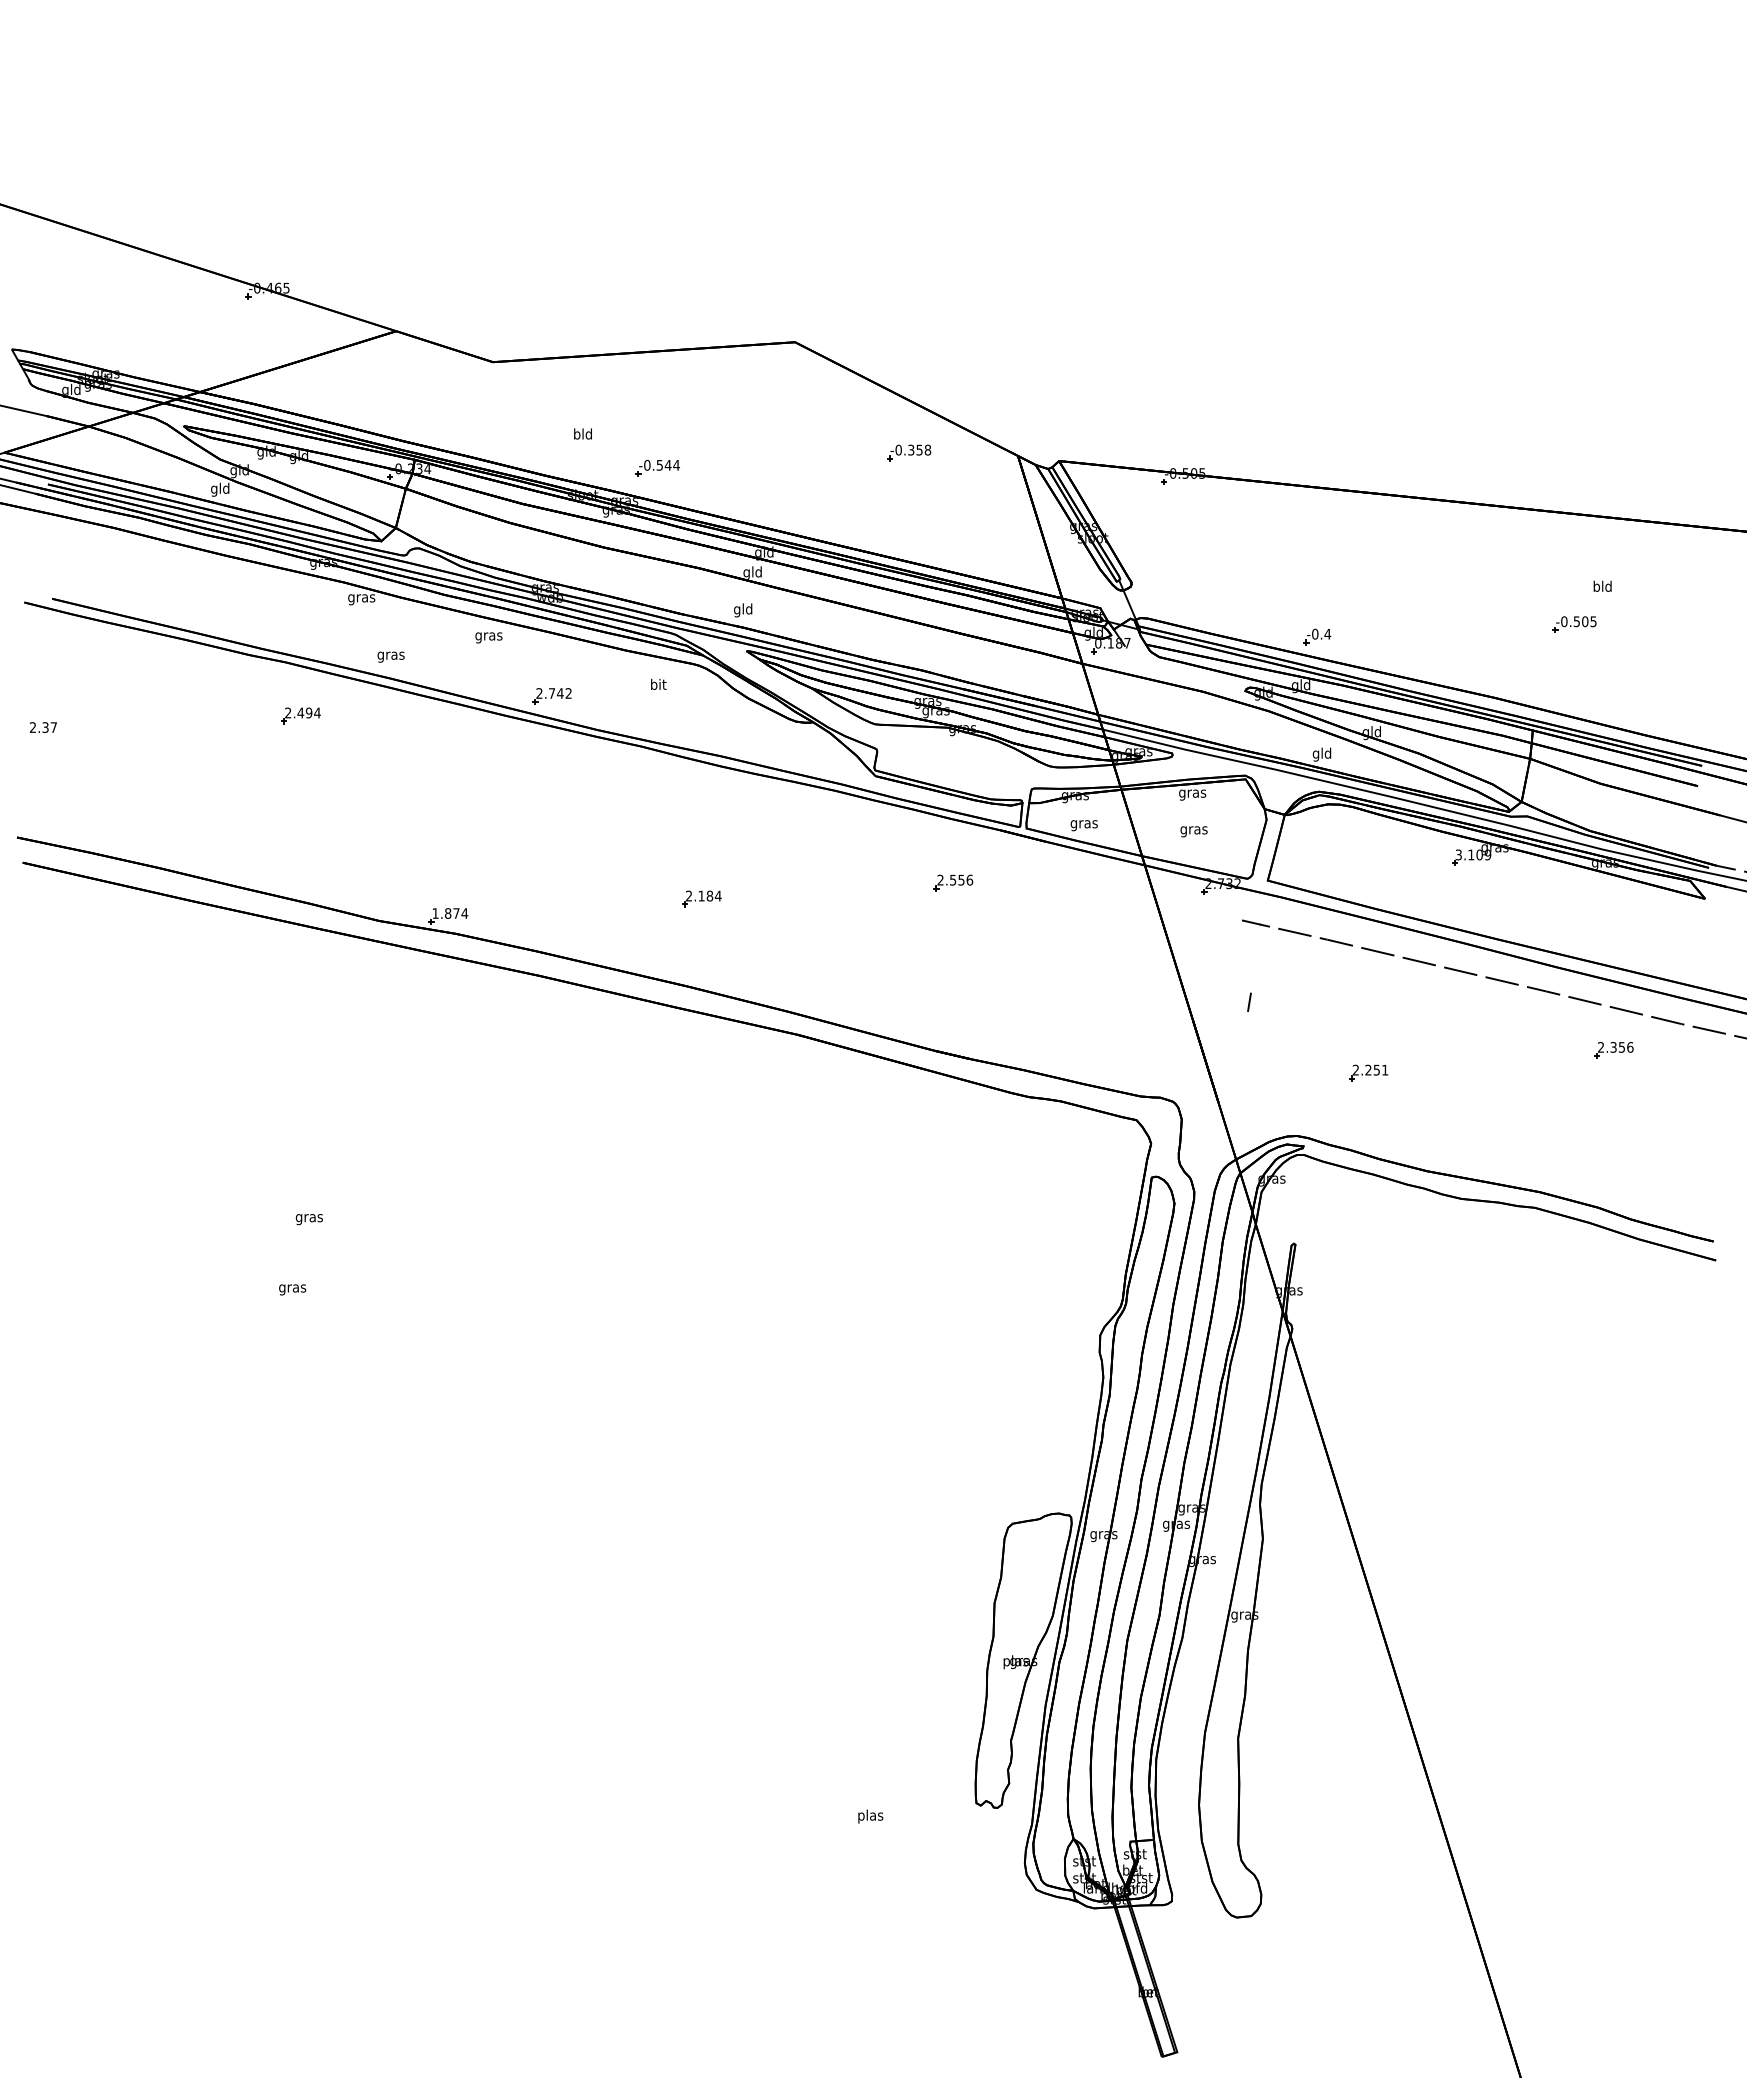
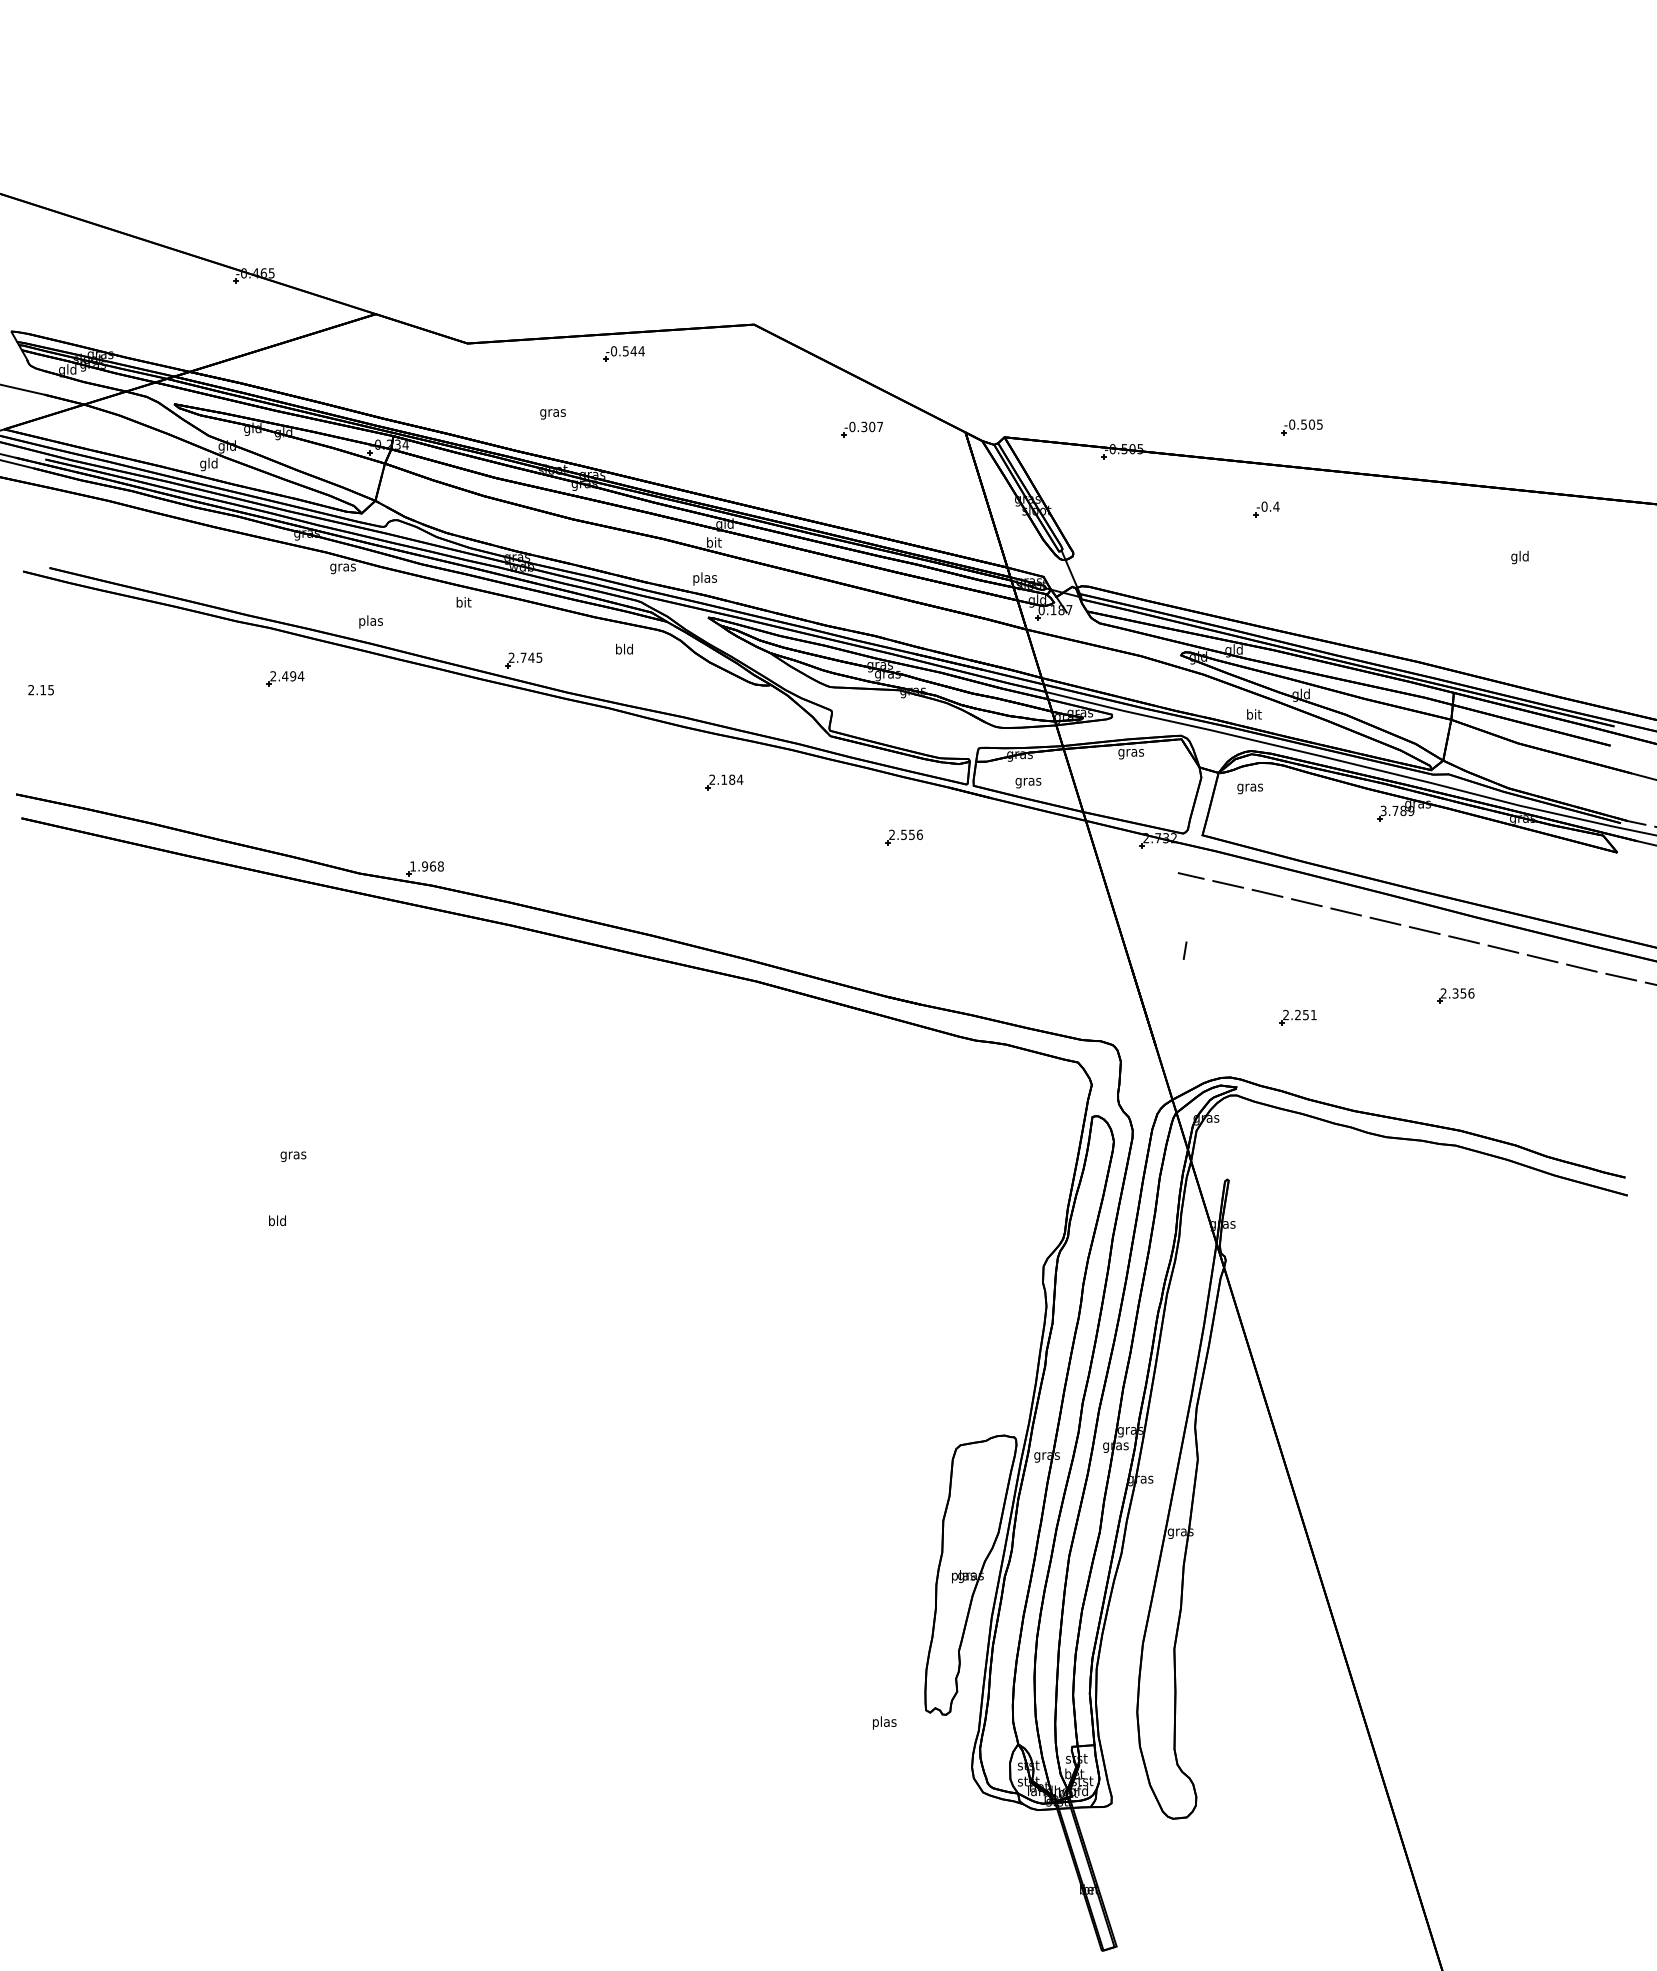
text: (582, 435) -> (552, 413), bld -> gras
text: (923, 449) -> (875, 426), -0.358 -> -0.307
part: (657, 468) -> (623, 354), moved
text: (752, 572) -> (713, 543), gld -> bit
text: (1596, 587) -> (1514, 557), bld -> gld
text: (743, 610) -> (705, 579), gld -> plas
part: (1574, 624) -> (1301, 427), moved
text: (488, 636) -> (463, 603), gras -> bit
part: (1317, 636) -> (1266, 508), moved
text: (390, 655) -> (370, 621), gras -> plas
text: (658, 683) -> (624, 648), bit -> bld
text: (568, 693) -> (539, 657), 2.742 -> 2.745
text: (49, 727) -> (46, 690), 2.37 -> 2.15
text: (1321, 754) -> (1253, 715), gld -> bit
text: (1193, 831) -> (1249, 788), moved
text: (1475, 854) -> (1399, 810), 3.109 -> 3.789
part: (701, 898) -> (724, 782), moved
text: (456, 913) -> (432, 866), 1.874 -> 1.968
part: (1613, 1050) -> (1455, 996), moved
text: (292, 1288) -> (277, 1222), gras -> bld
text: (870, 1816) -> (884, 1722), moved

